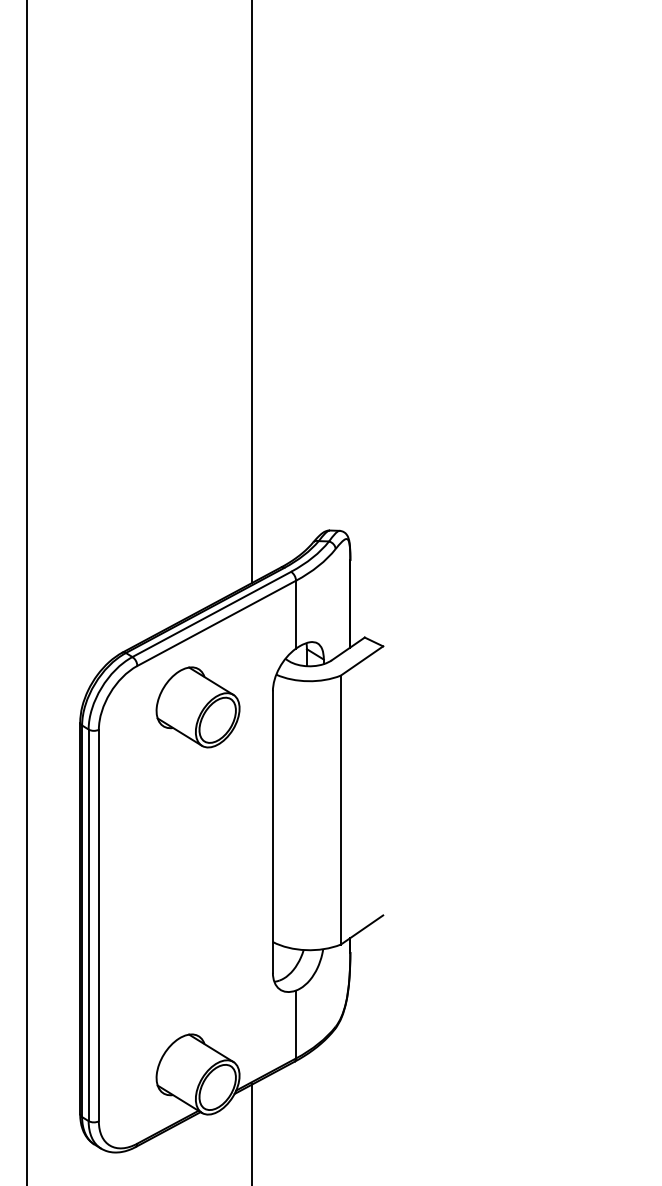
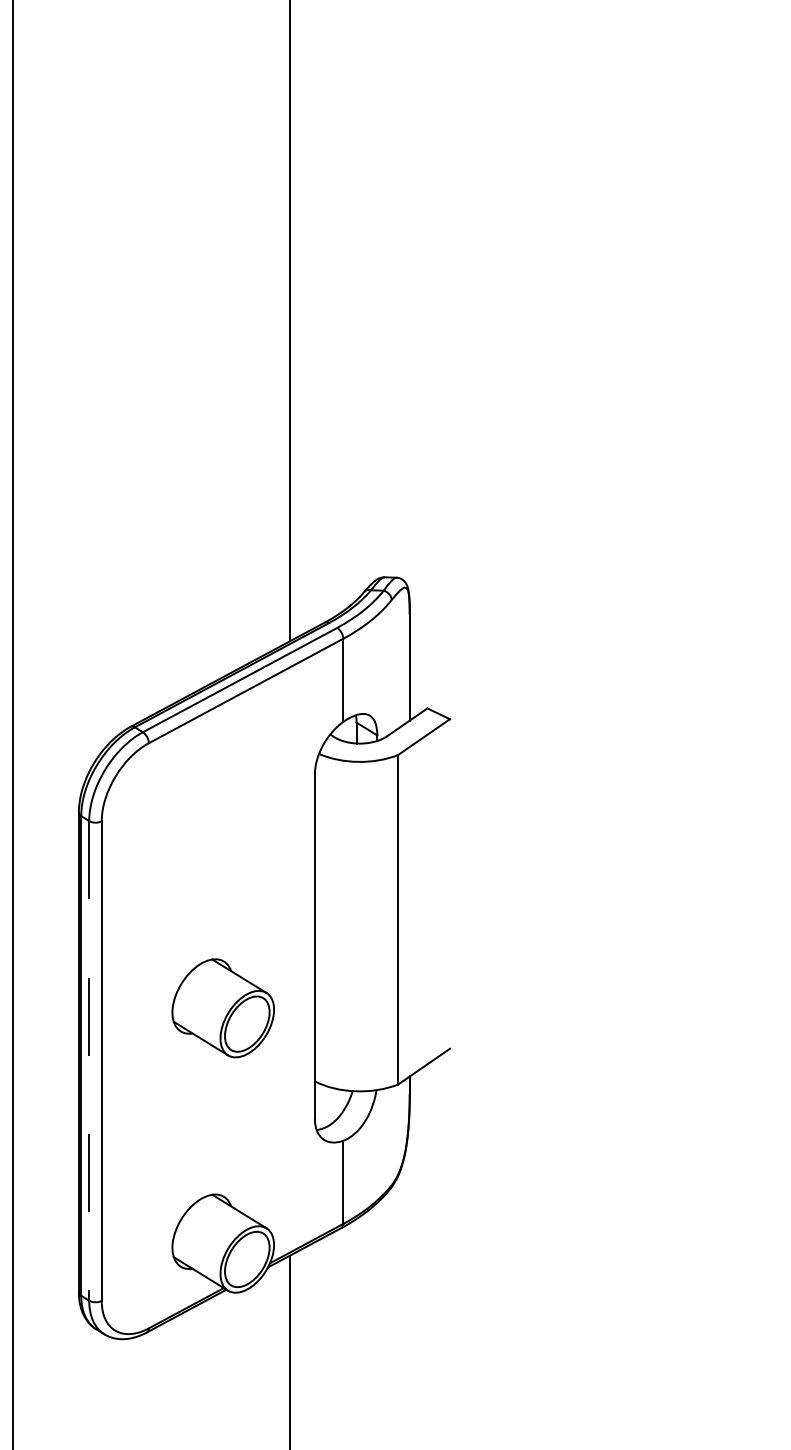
part: (197, 707) -> (222, 1008), moved
line: (88, 925) -> (89, 1061), solid -> dashed

